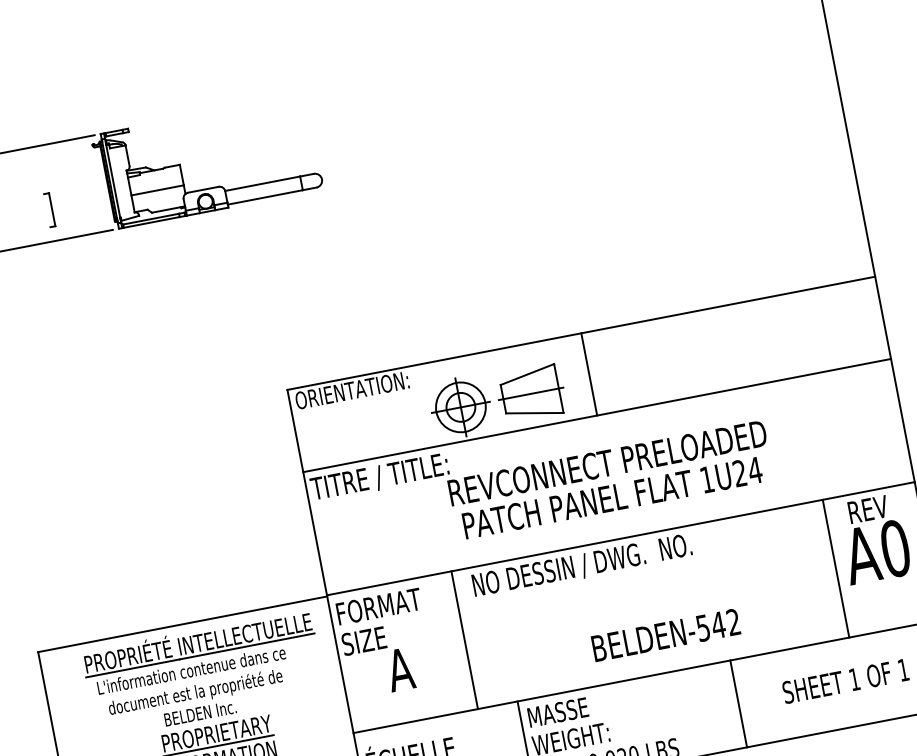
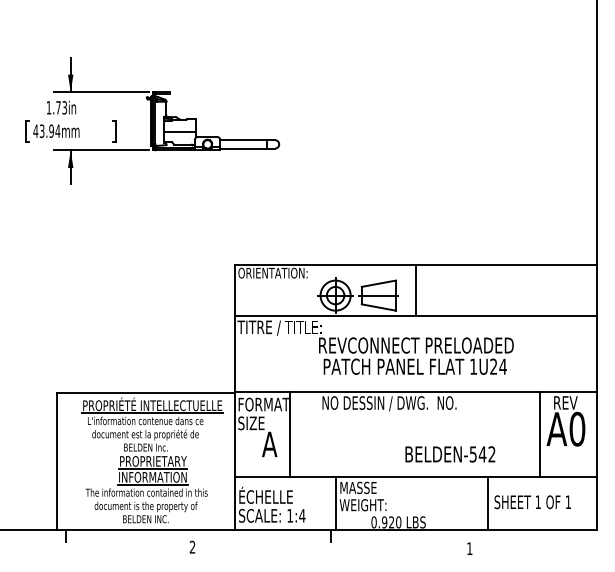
text: (666, 635) -> (450, 454), moved
line: (464, 638) -> (290, 433), moved
line: (738, 704) -> (487, 503), moved

